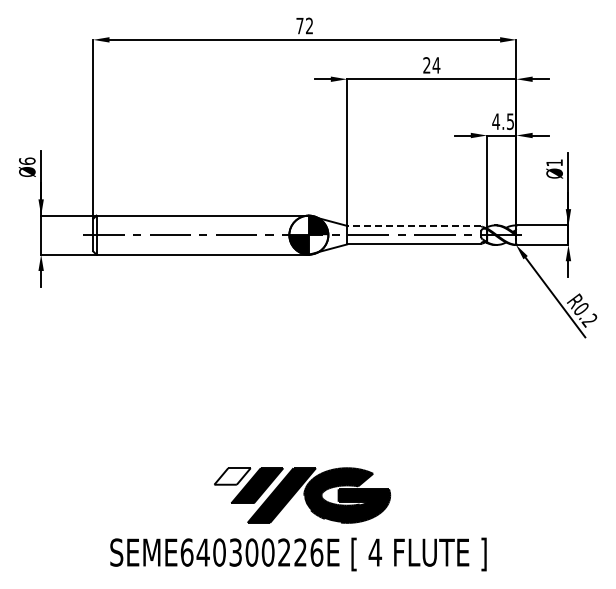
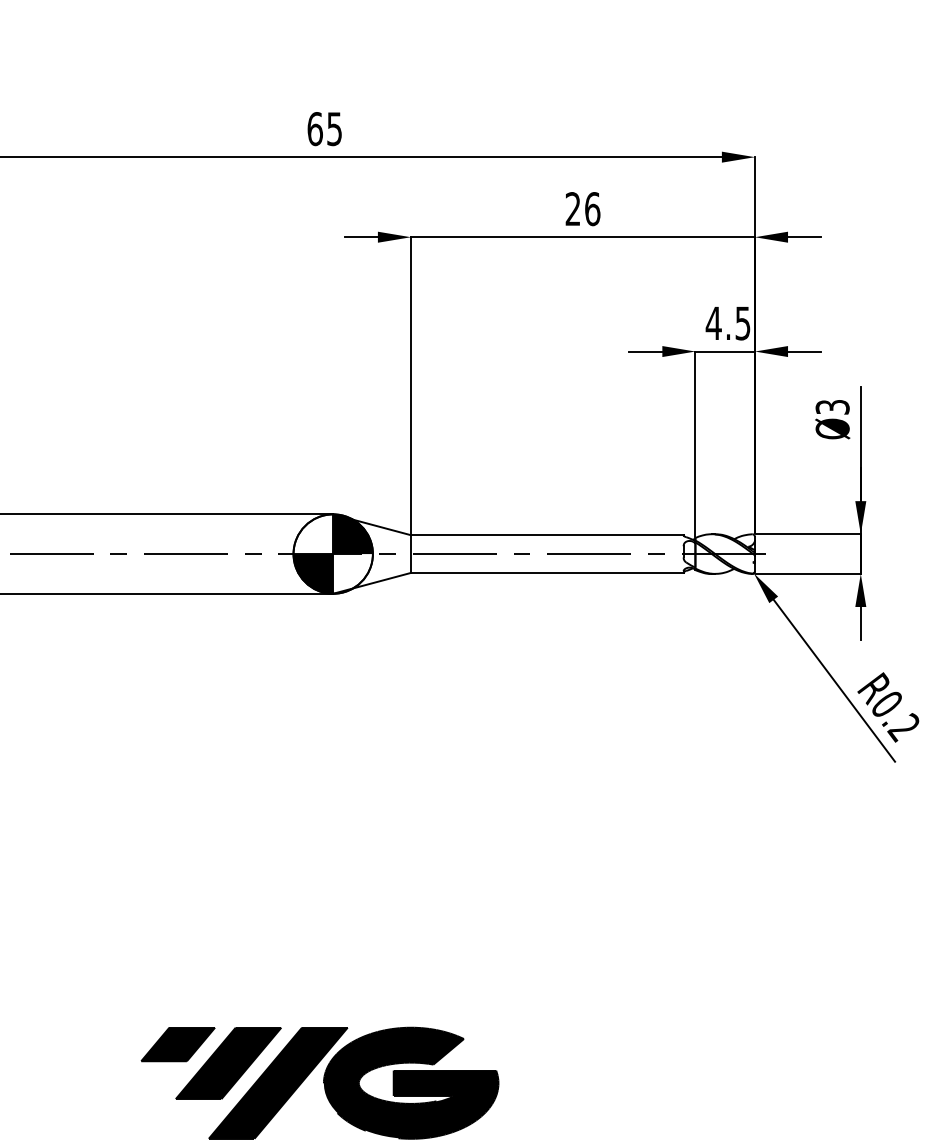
text: (304, 25) -> (324, 127), 72 -> 65
text: (436, 65) -> (592, 209), 24 -> 26
text: (554, 162) -> (832, 406), Ø1 -> Ø3
line: (413, 225) -> (545, 534), dashed -> solid
fill: (232, 476) -> (178, 1044), added

